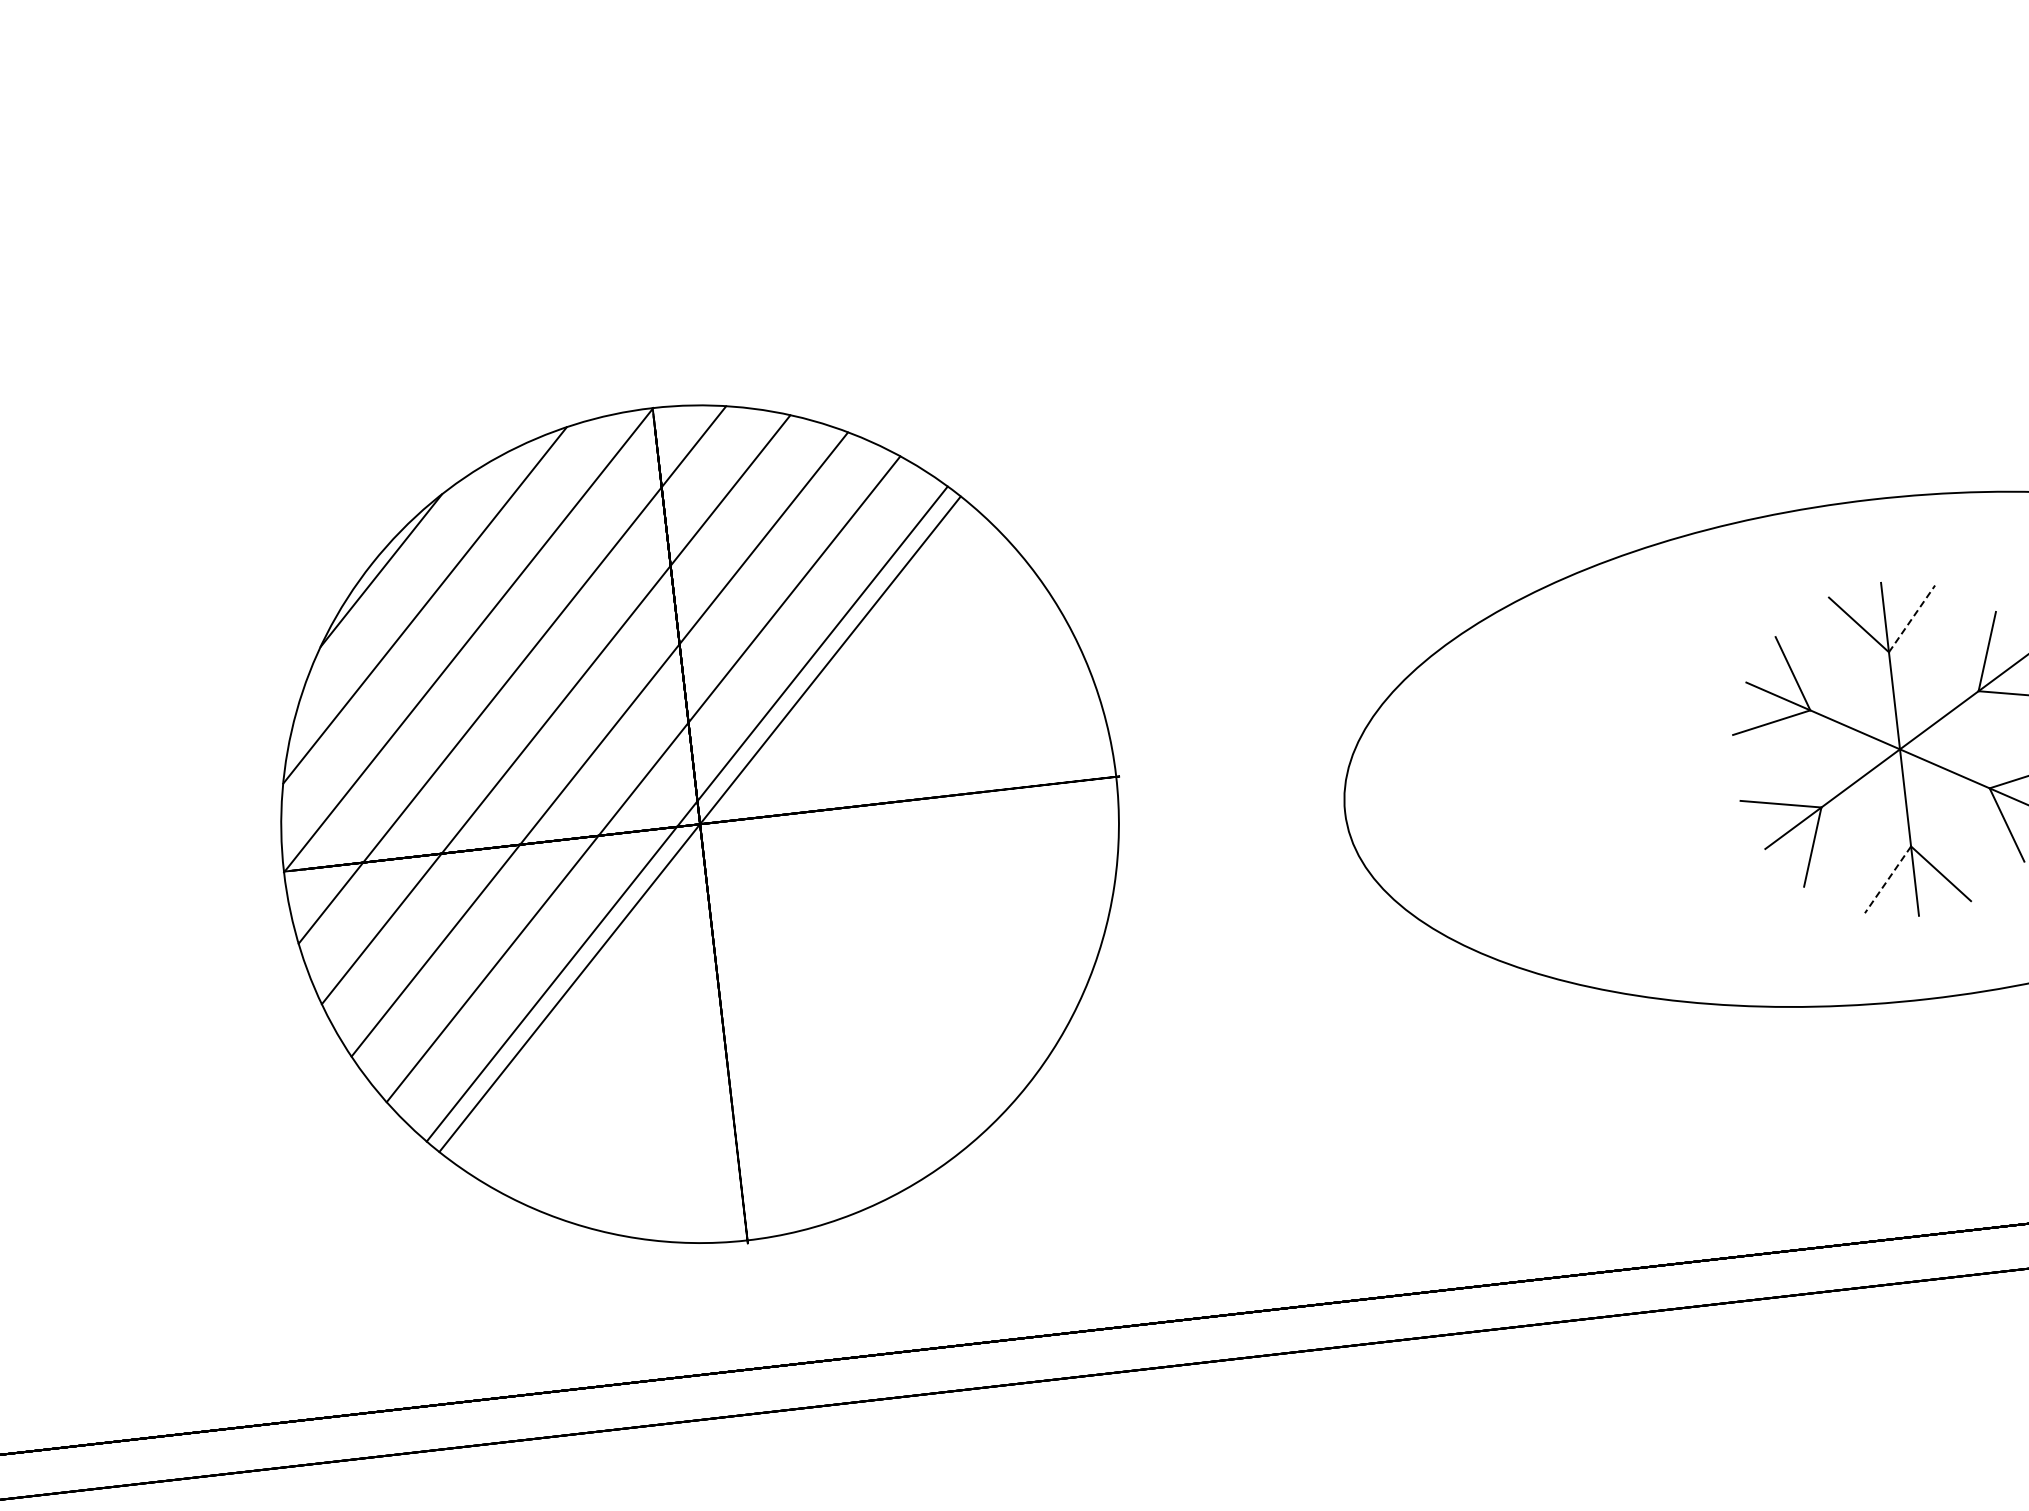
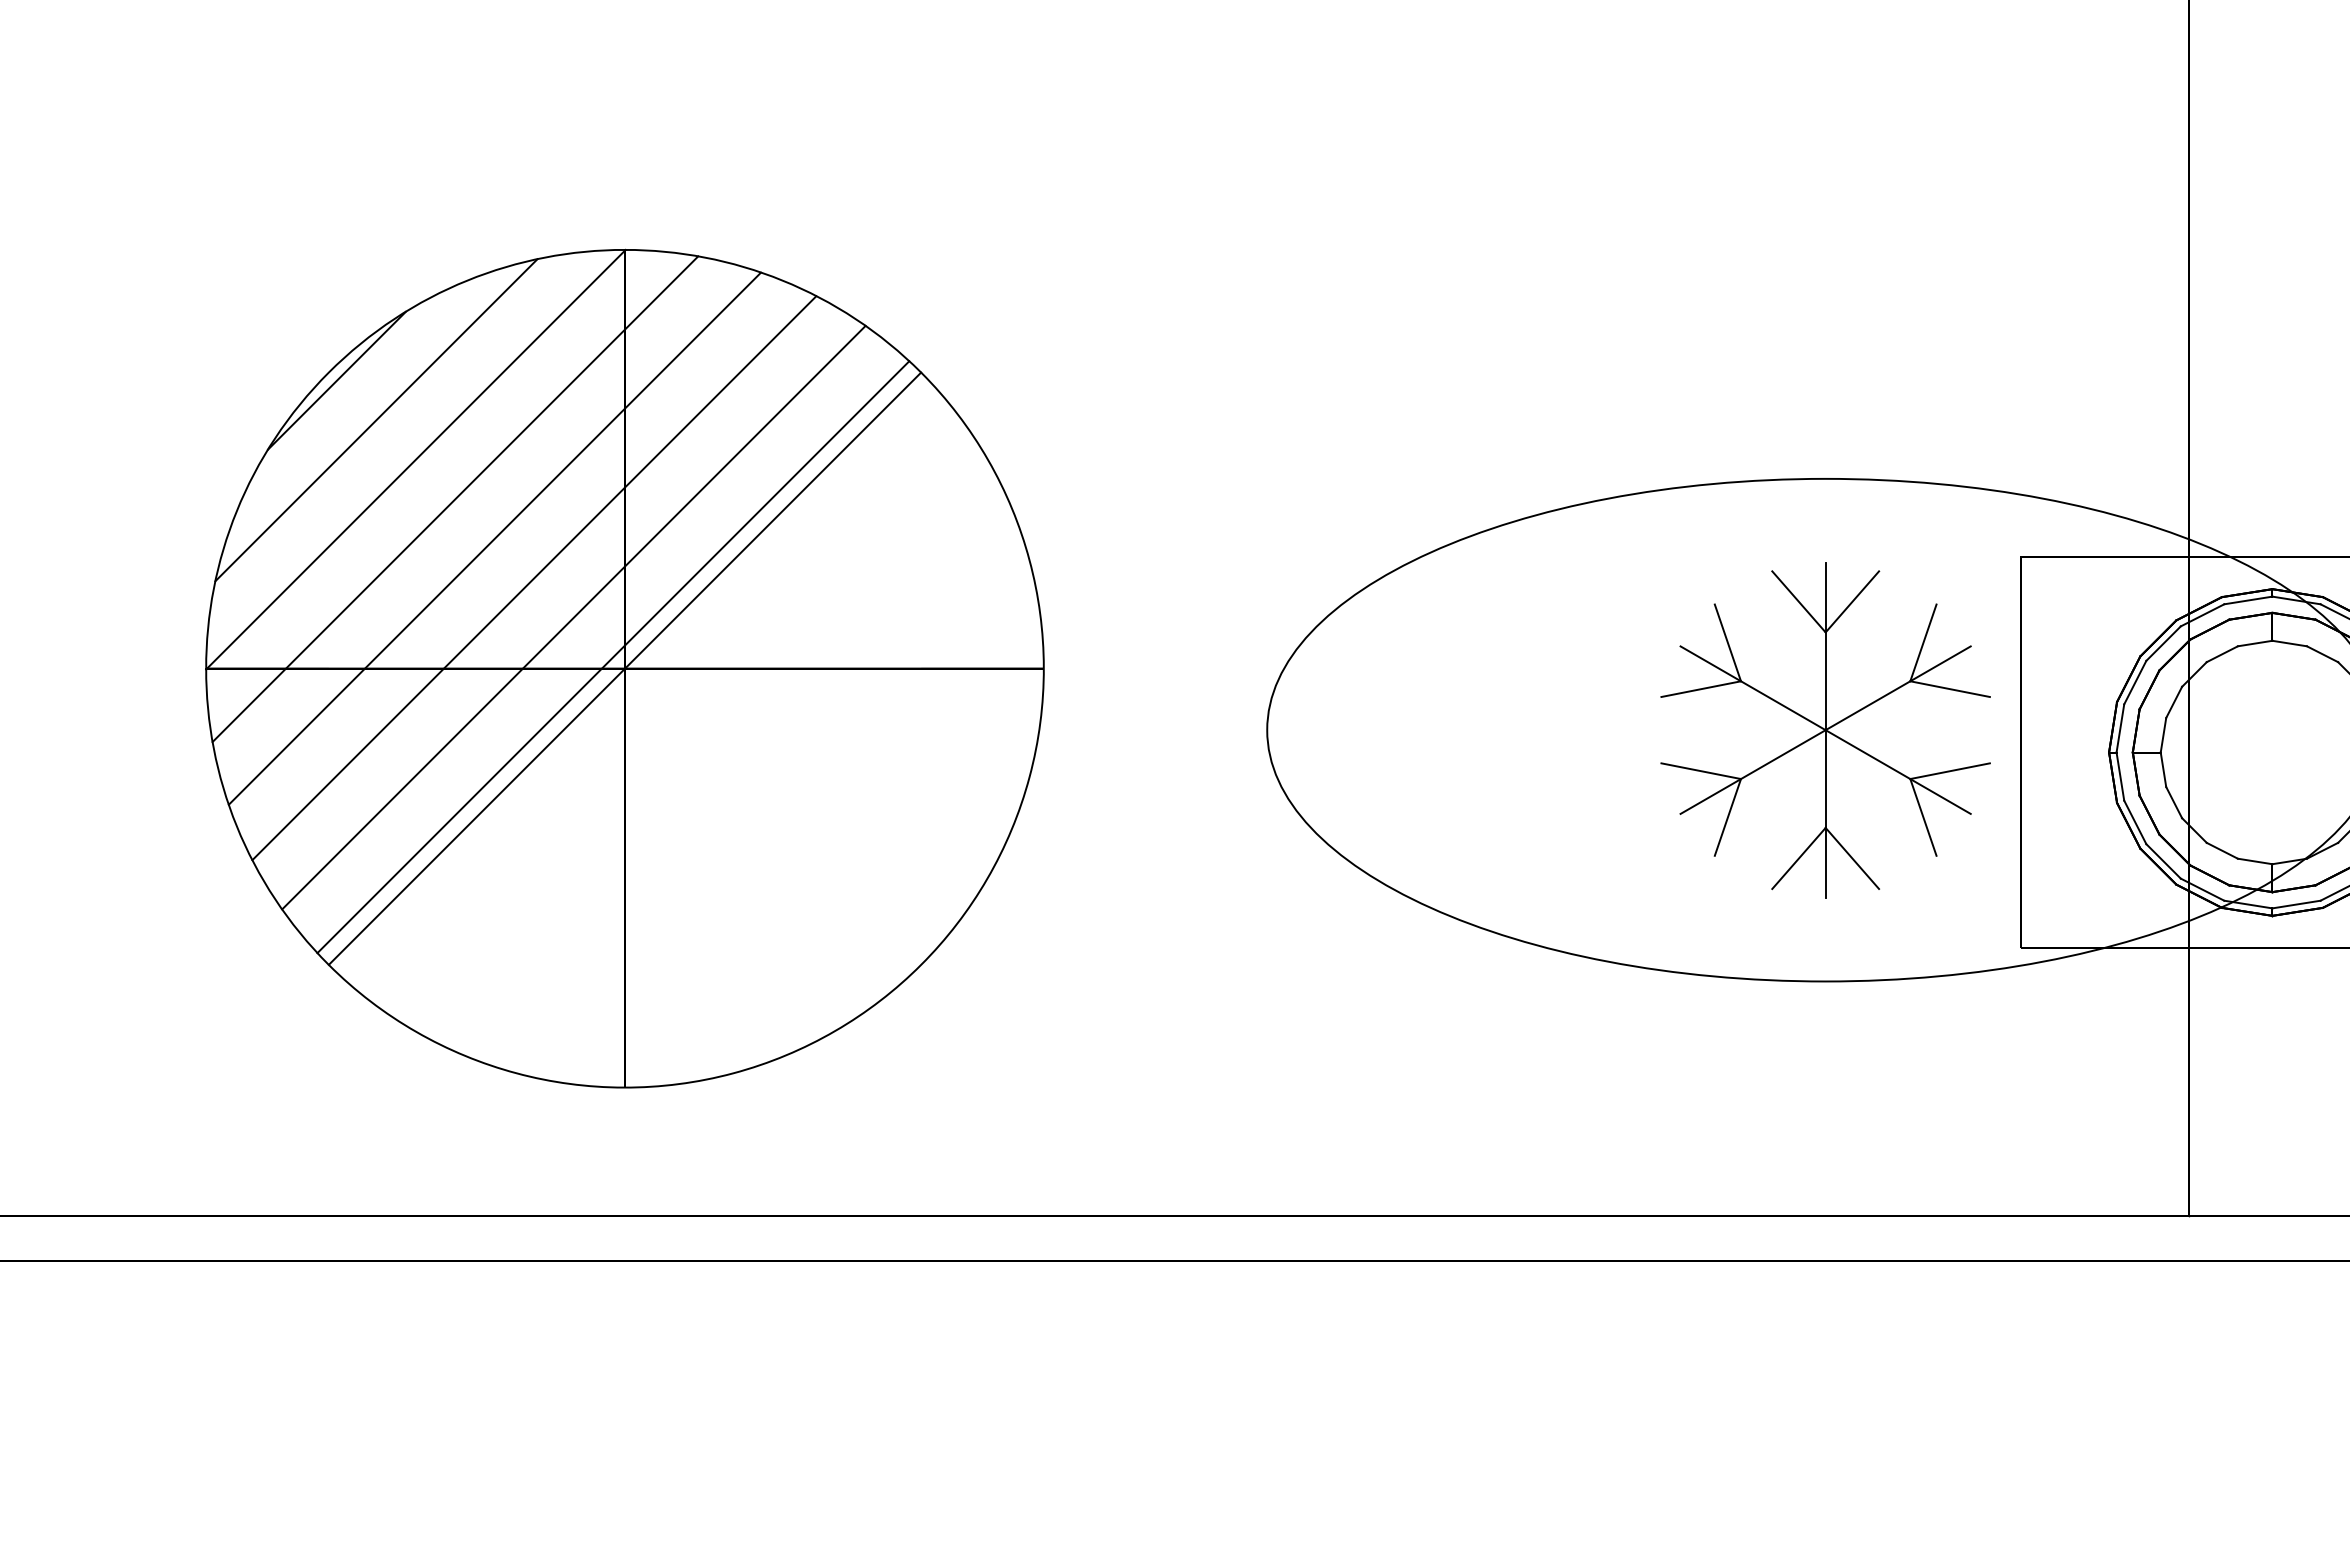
line: (1912, 618) -> (1852, 601), dashed -> solid
line: (1887, 879) -> (1798, 858), dashed -> solid

